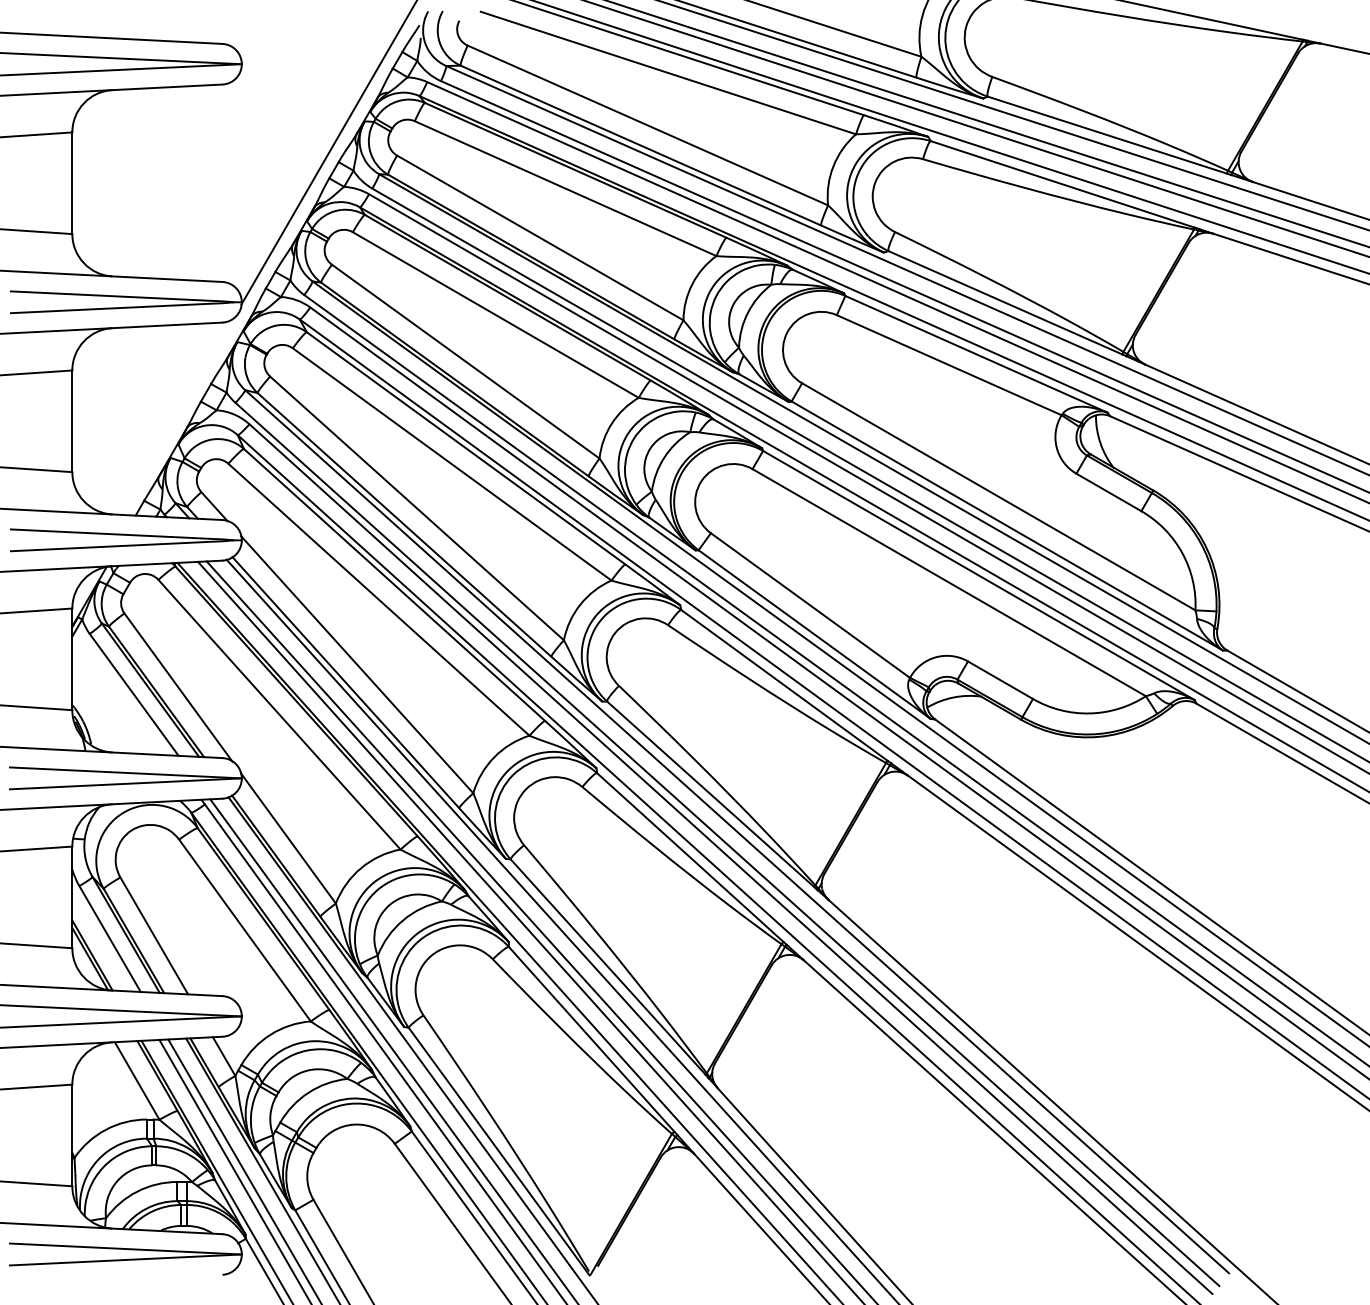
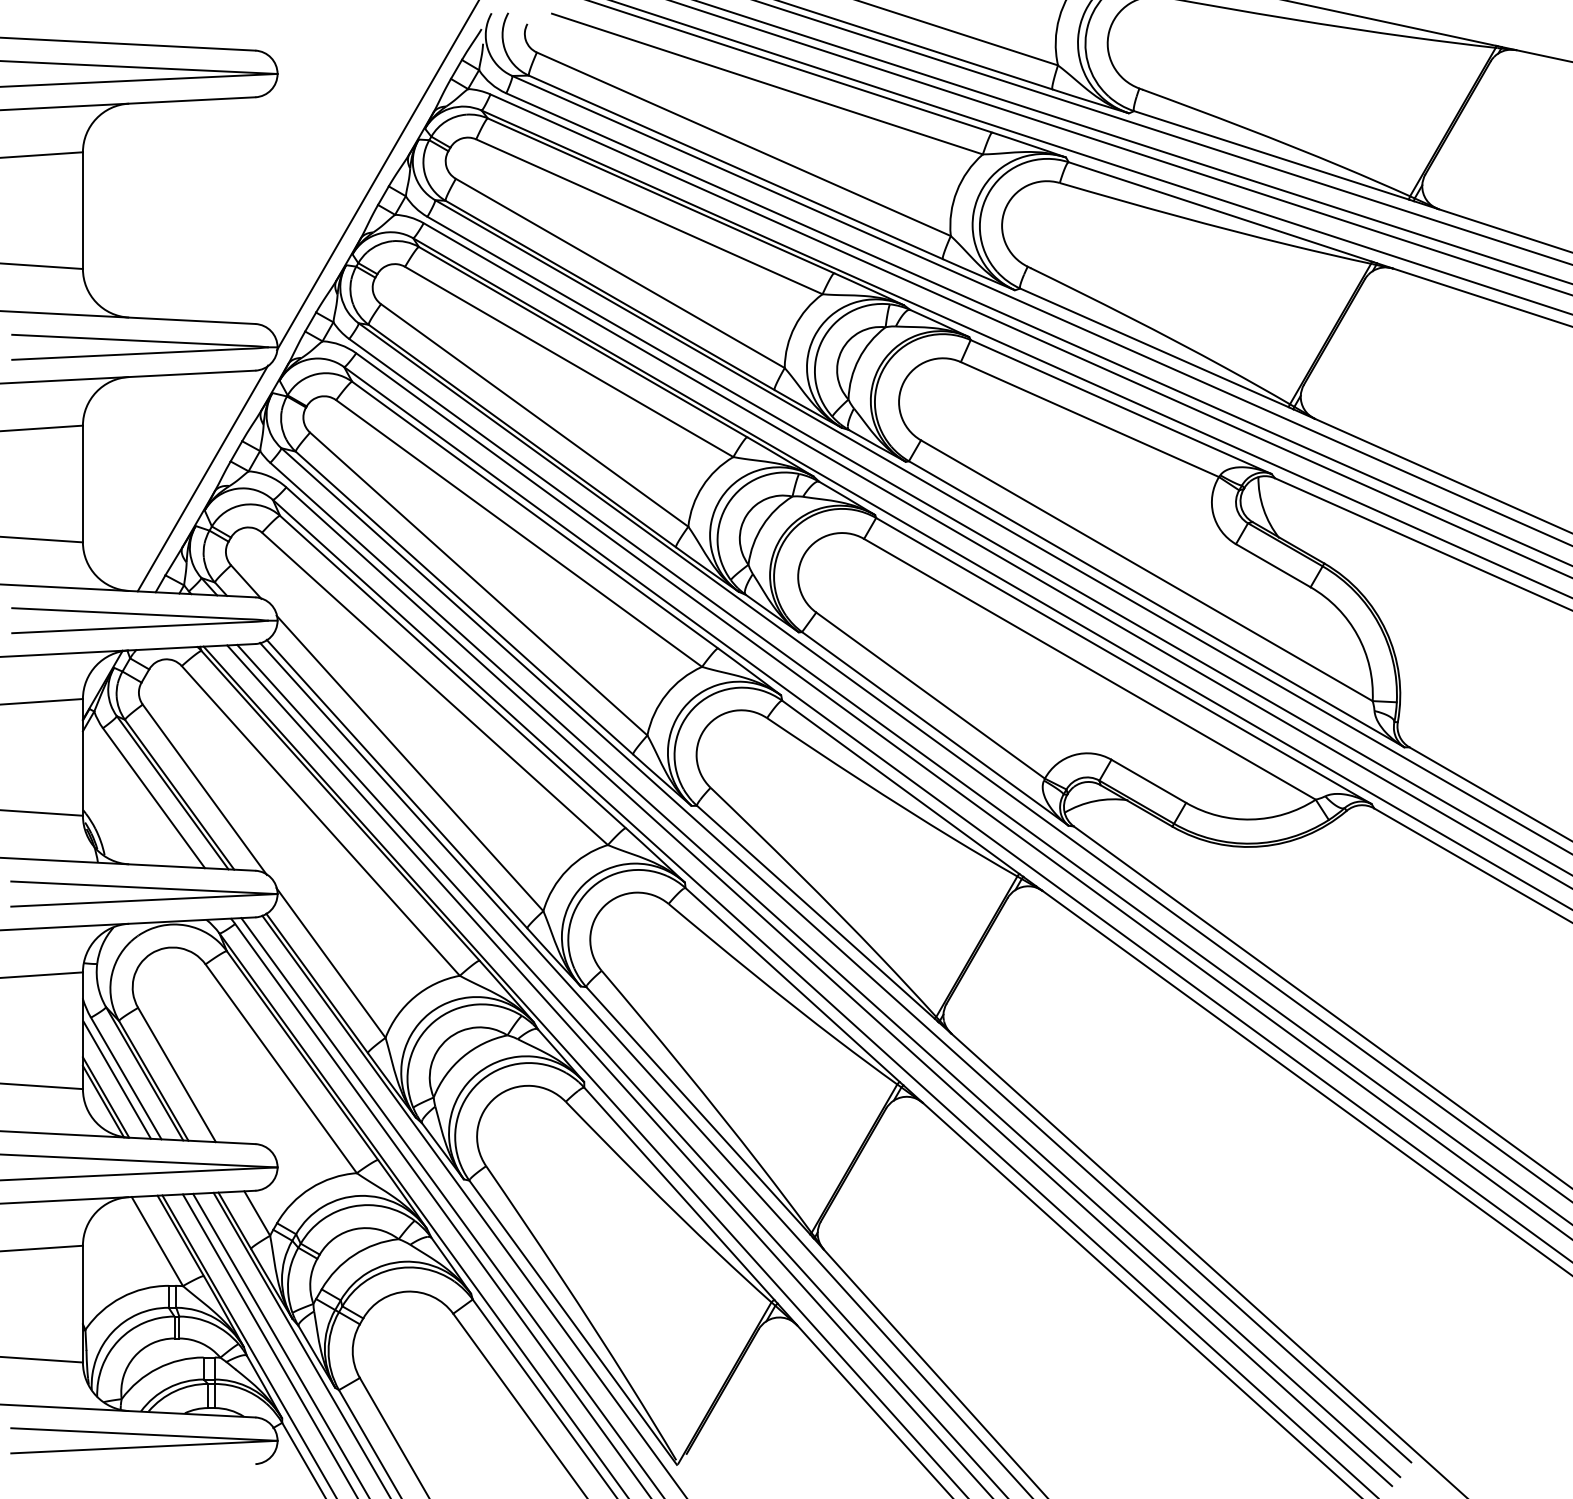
line: (176, 416) -> (202, 478), added
line: (101, 939) -> (116, 1079), added

